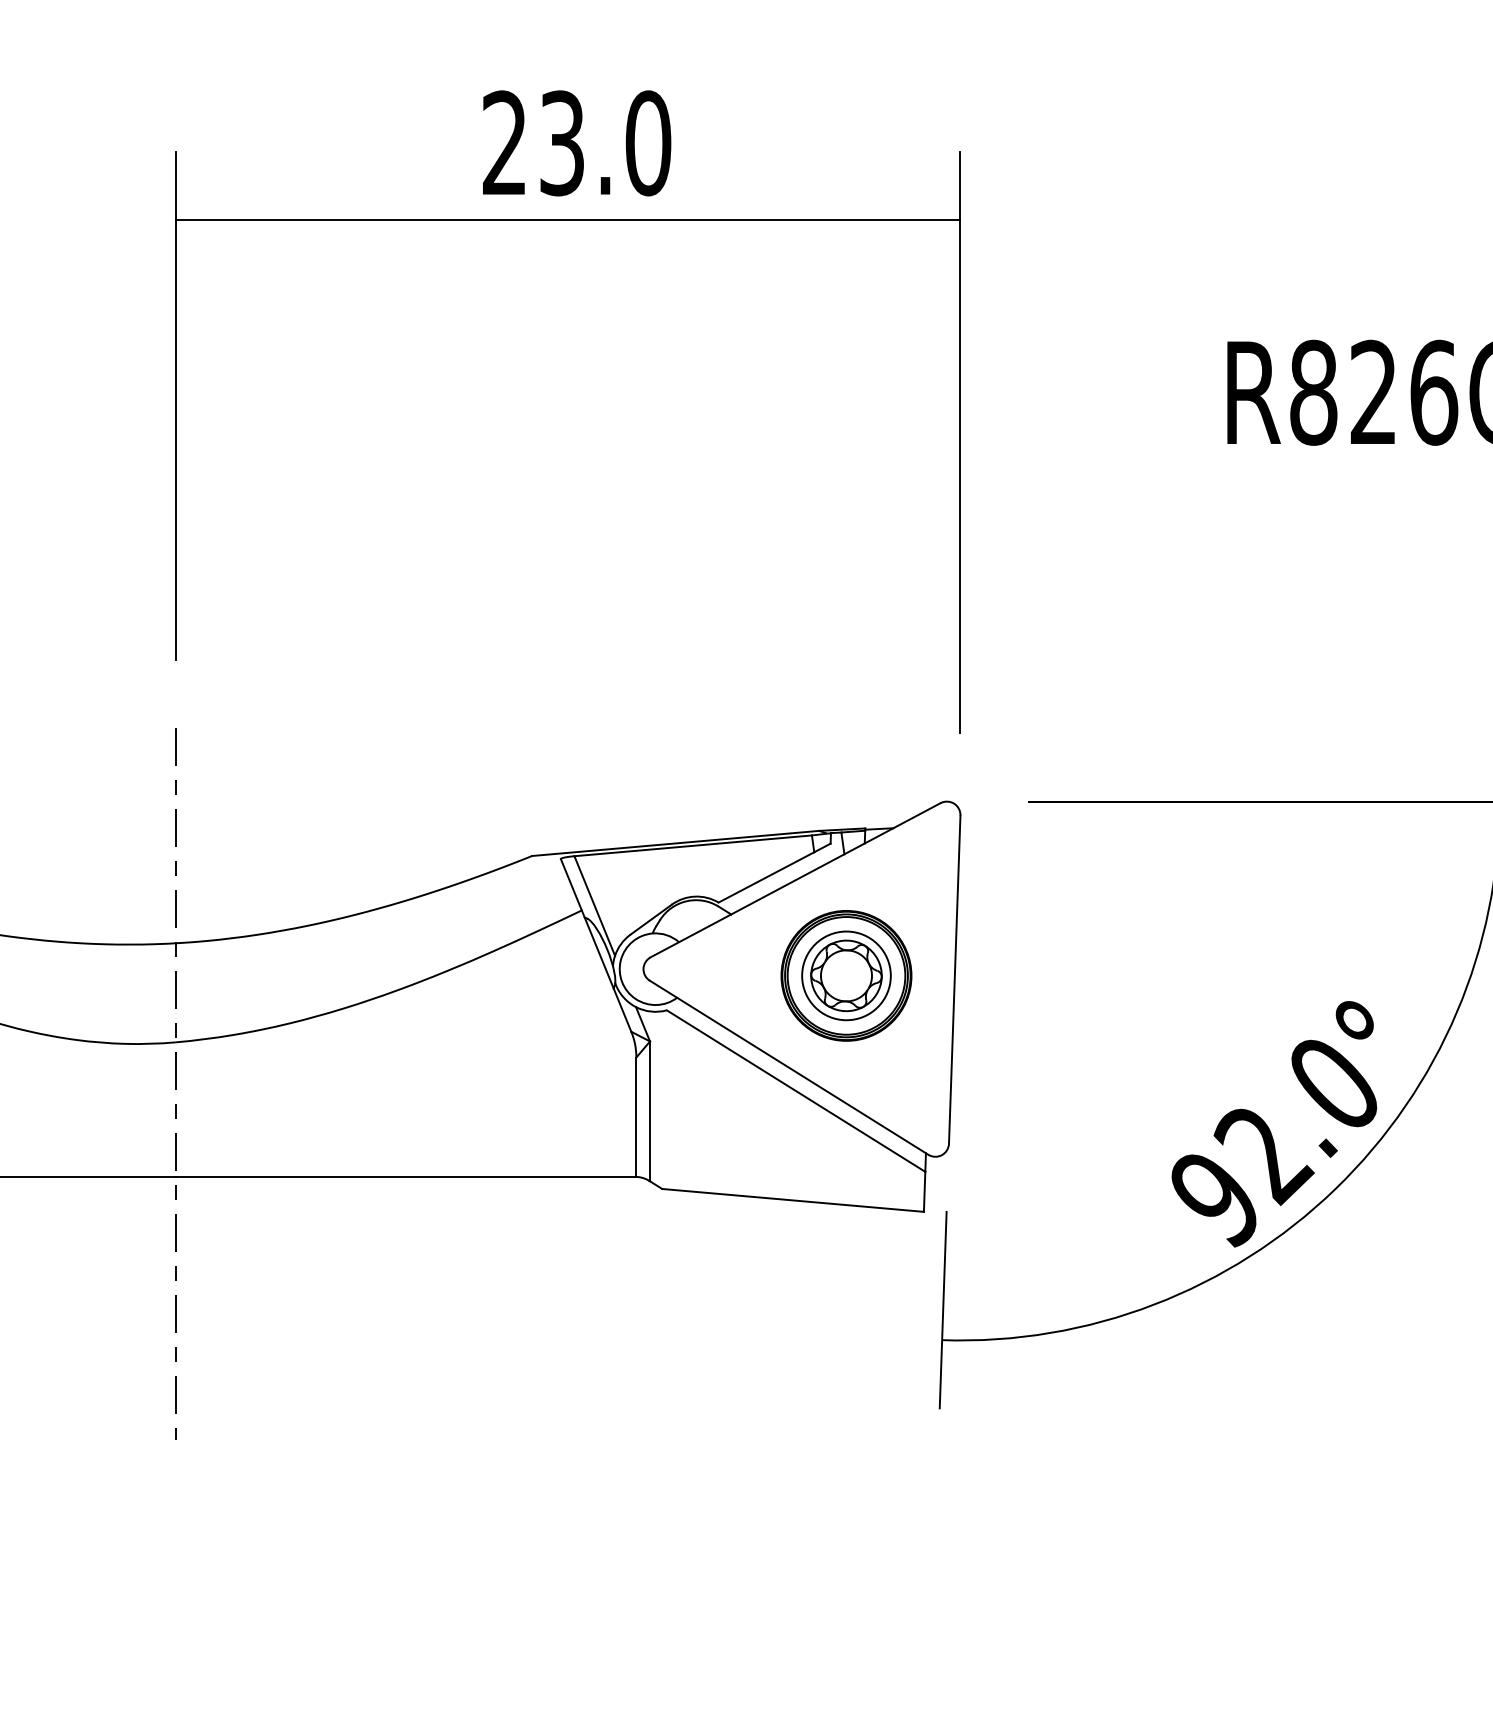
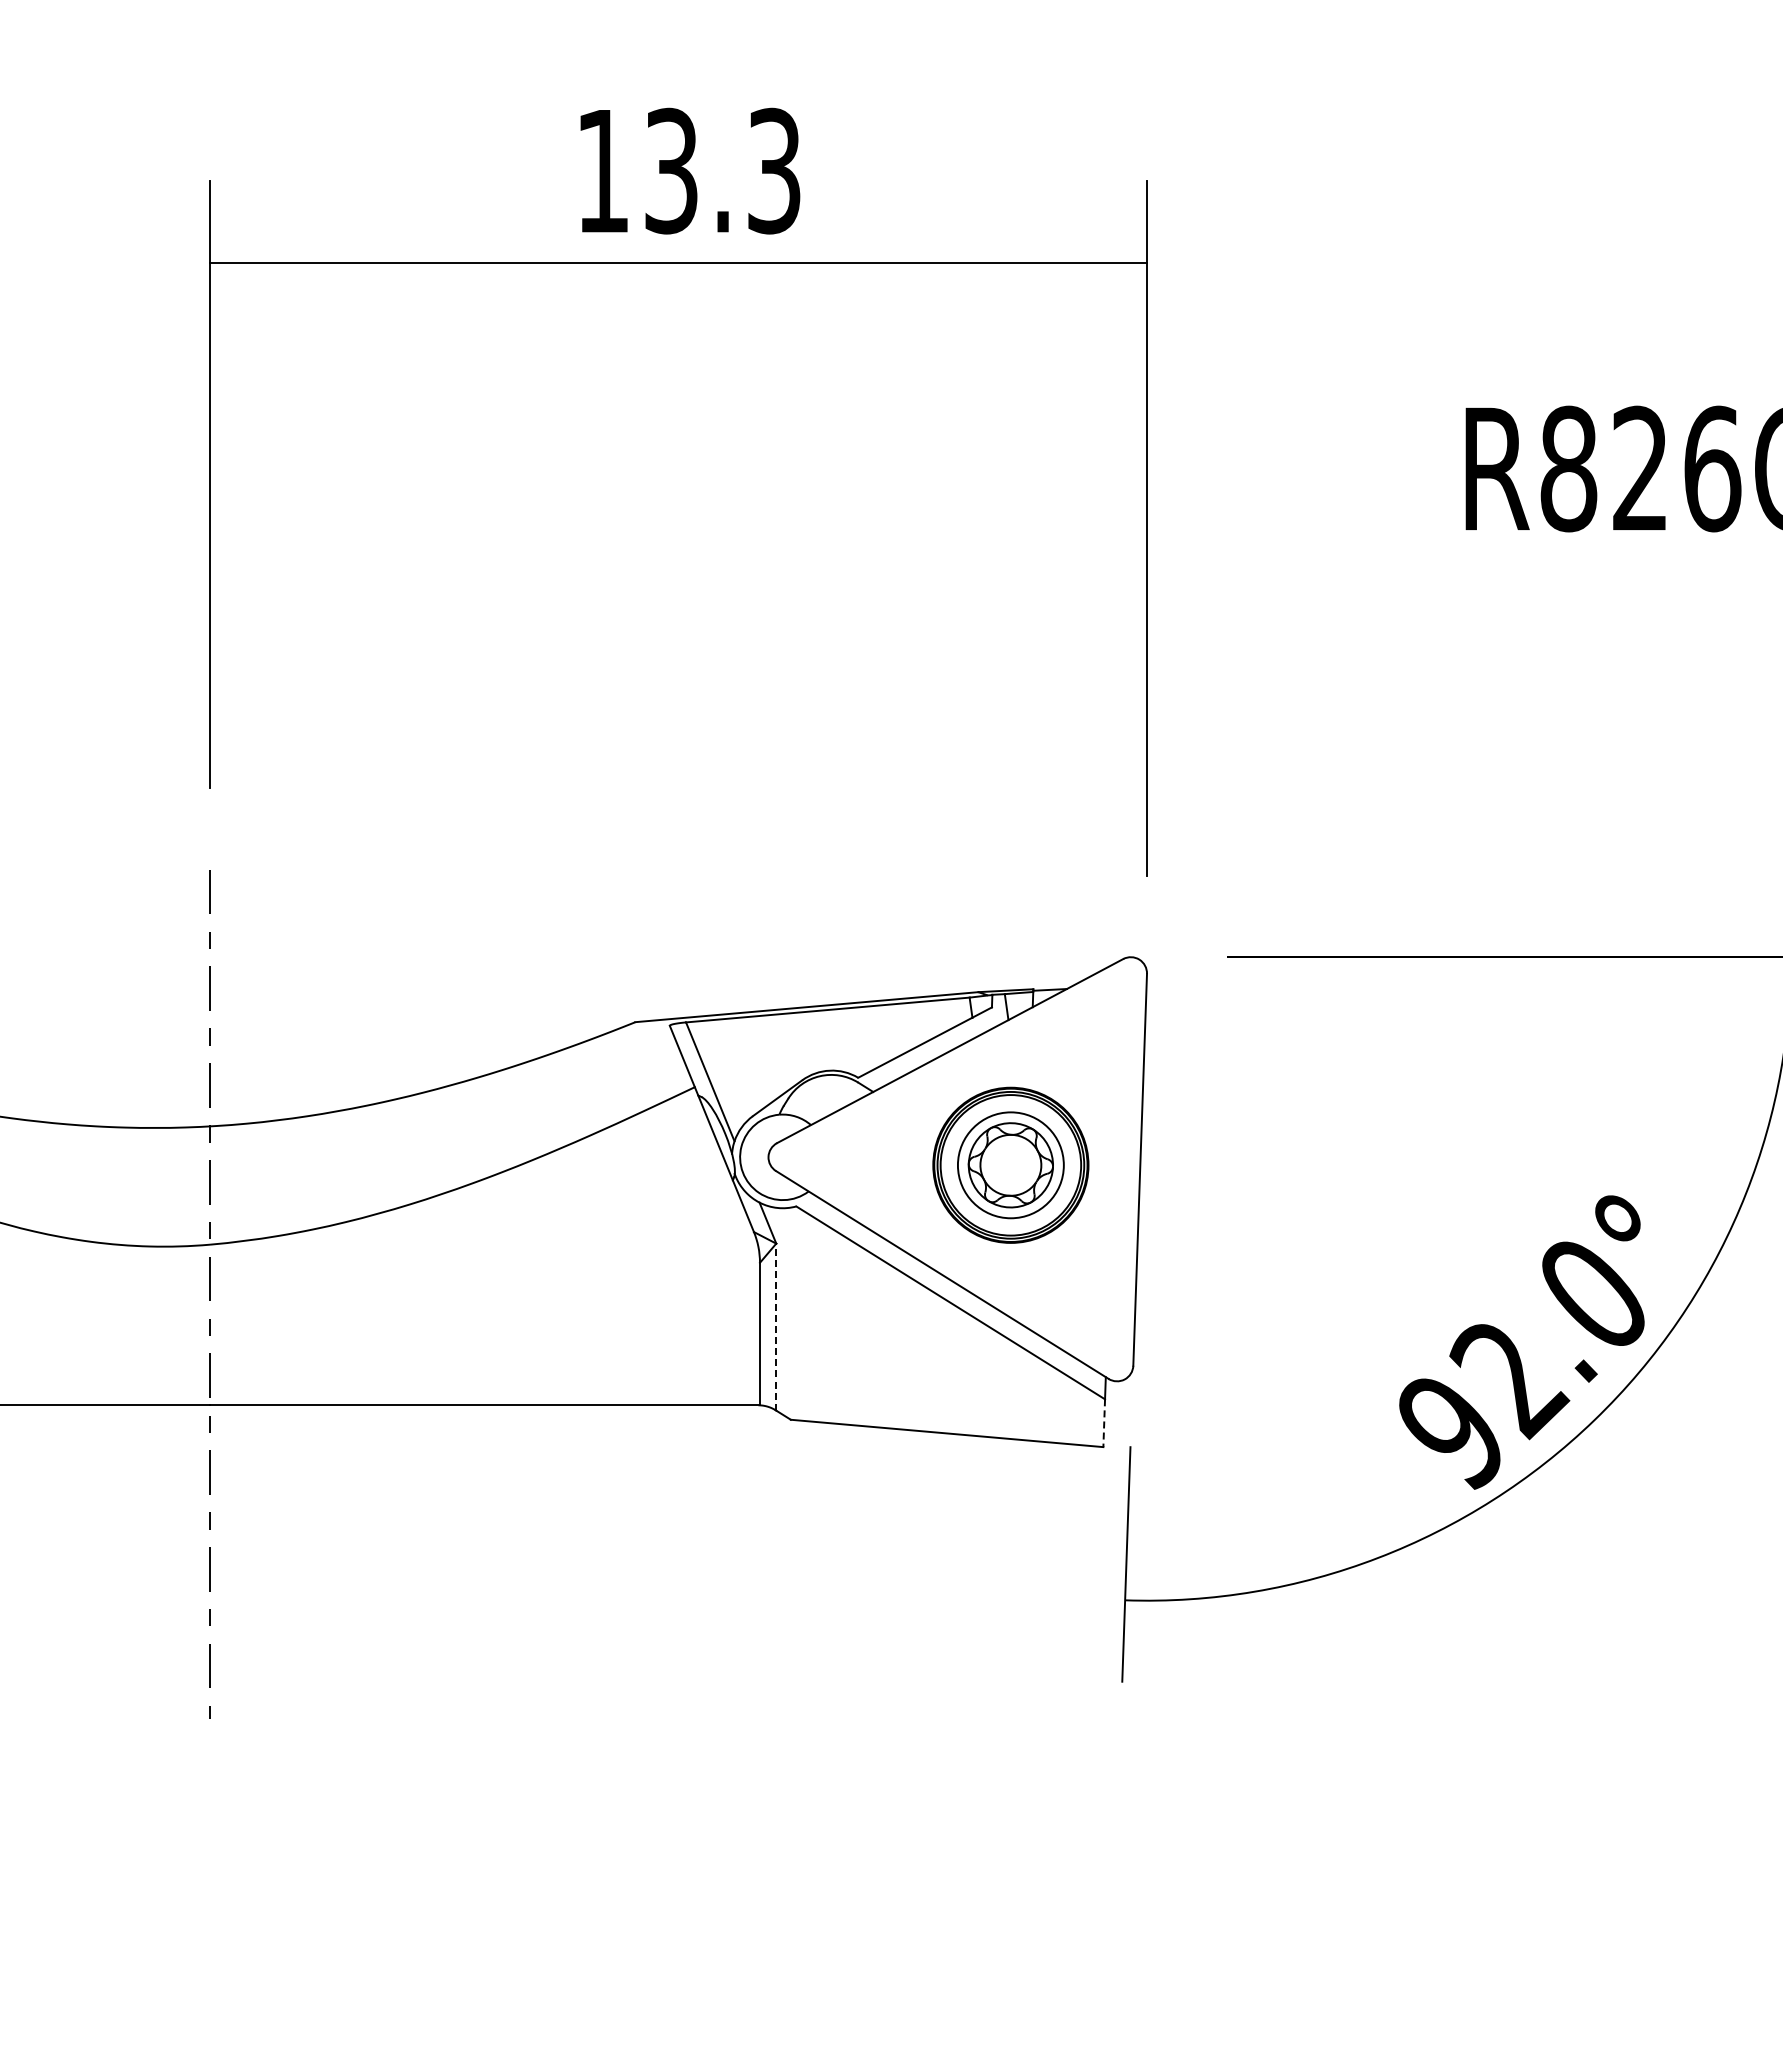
text: (576, 142) -> (688, 170), 23.0 -> 13.3
line: (650, 1111) -> (776, 1327), solid -> dashed
line: (924, 1192) -> (1104, 1423), solid -> dashed

